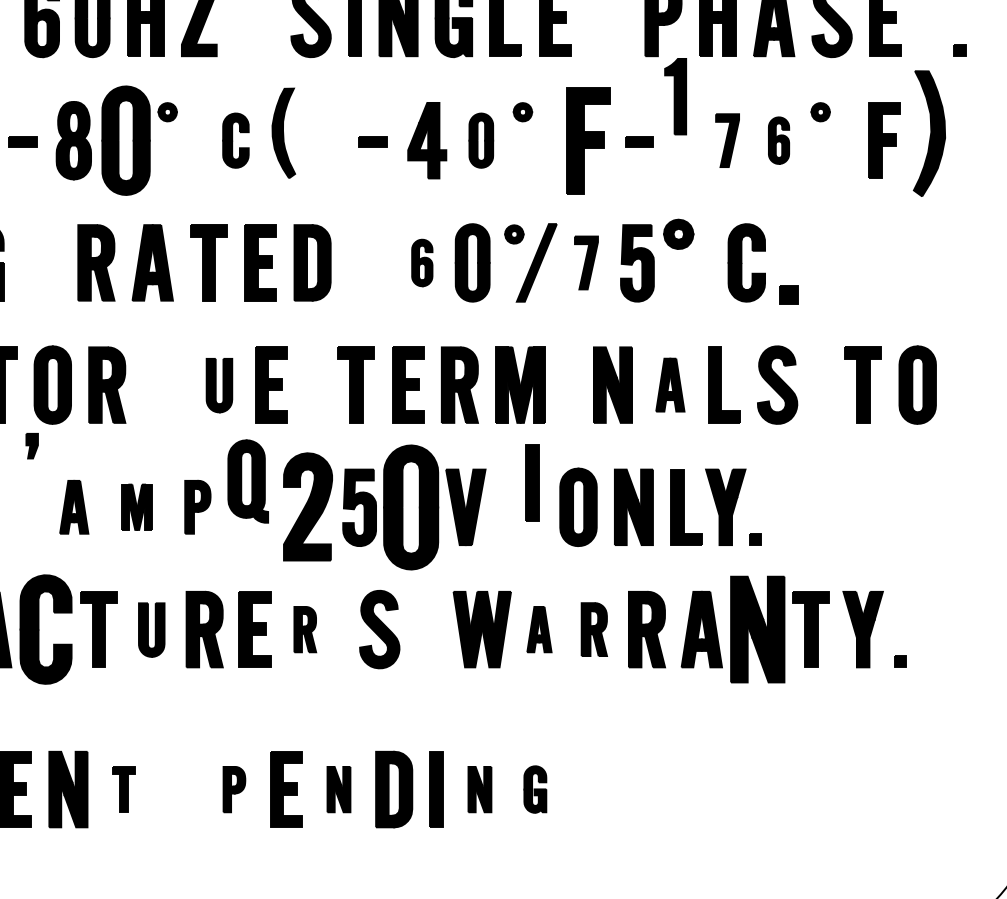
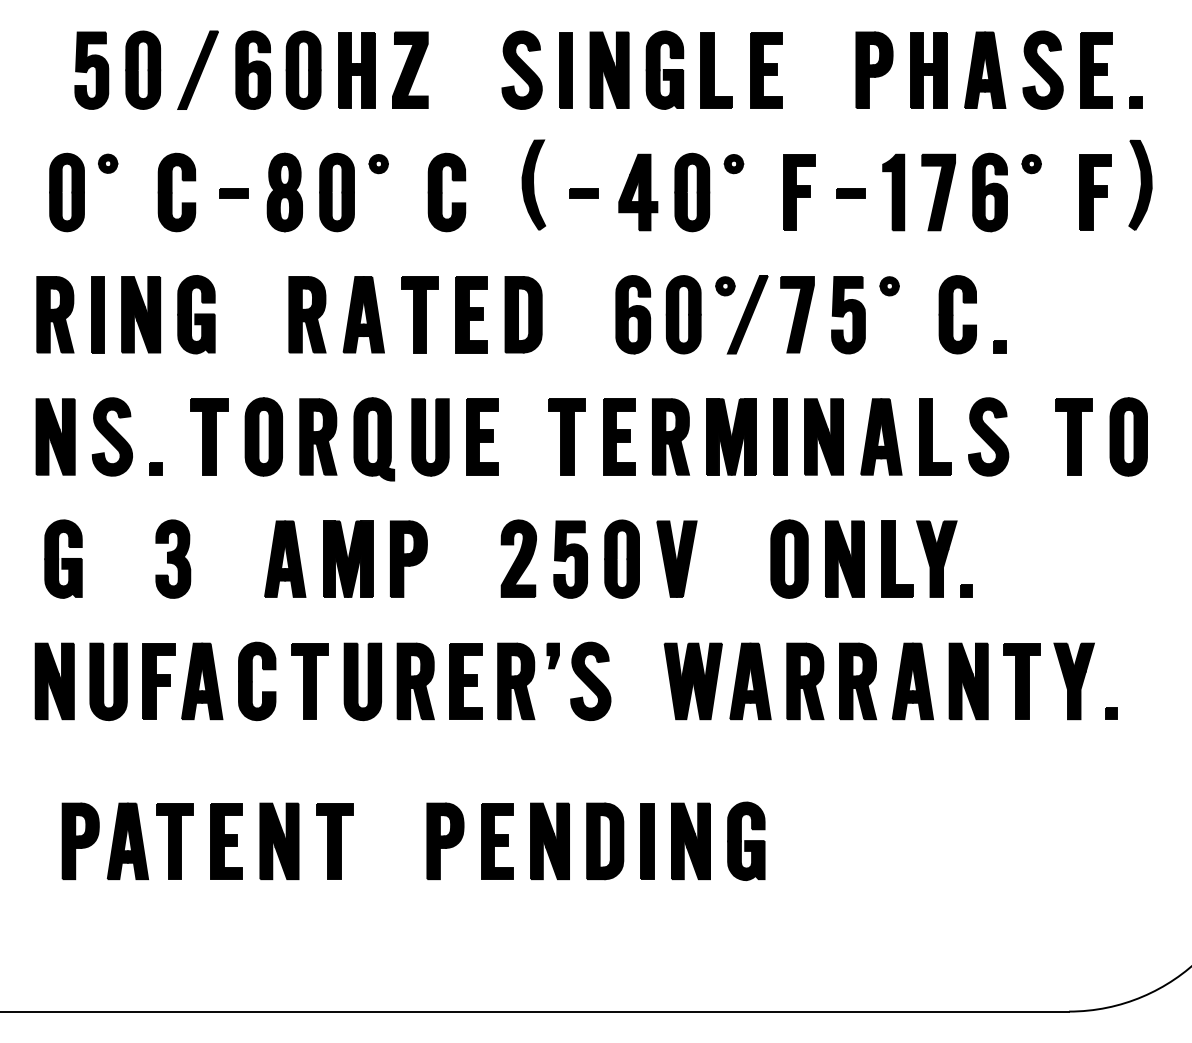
part: (959, 50) -> (1135, 102), moved
part: (675, 96) -> (893, 192), moved
part: (283, 132) -> (533, 184), moved
part: (929, 132) -> (1140, 184), size x0.71
part: (125, 140) -> (336, 192), size x0.71
part: (235, 140) -> (446, 192), size x1.43
part: (481, 140) -> (692, 192), size x1.43
part: (588, 140) -> (799, 192), size x0.71
part: (727, 140) -> (938, 192), size x1.43
part: (778, 140) -> (989, 192), size x1.67
part: (678, 234) -> (889, 286), size x0.62
part: (422, 262) -> (633, 314), size x1.67
part: (586, 262) -> (797, 314), size x1.43
part: (788, 294) -> (999, 346), size x0.62
part: (670, 384) -> (881, 436), size x1.43
part: (219, 385) -> (430, 437), size x1.43
part: (31, 445) -> (552, 655), moved
part: (248, 481) -> (374, 439), moved
part: (532, 482) -> (780, 436), moved
part: (74, 506) -> (285, 558), size x1.43
part: (137, 506) -> (348, 558), size x1.67
part: (197, 506) -> (408, 558), size x1.43
part: (307, 506) -> (518, 558), size x0.71
part: (410, 506) -> (621, 558), size x0.62
part: (46, 629) -> (257, 681), size x0.71
part: (151, 629) -> (362, 681), size x1.43
part: (305, 629) -> (516, 681), size x1.67
part: (539, 629) -> (750, 681), size x1.67
part: (594, 629) -> (805, 681), size x1.43
part: (757, 629) -> (968, 681), size x0.71
part: (123, 789) -> (334, 841), size x1.67
part: (234, 789) -> (445, 841), size x1.67
part: (338, 789) -> (549, 841), size x1.67
part: (479, 789) -> (690, 841), size x1.67
part: (535, 789) -> (746, 841), size x1.67

